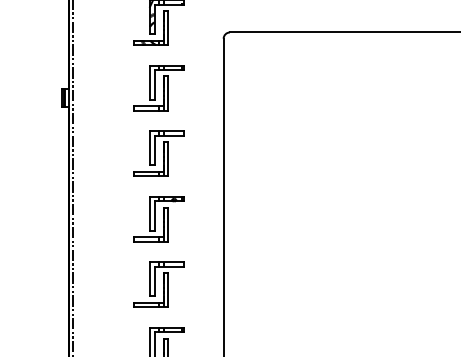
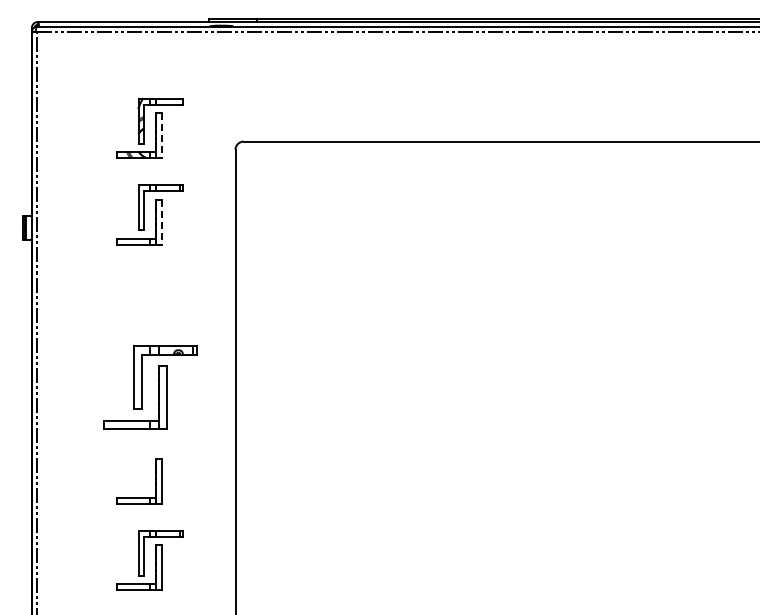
line: (168, 28) -> (162, 136), solid -> dashed
line: (168, 93) -> (162, 222), solid -> dashed
part: (158, 153) -> (149, 301), removed
part: (158, 219) -> (149, 387), size x1.4
part: (166, 266) -> (160, 450), removed

